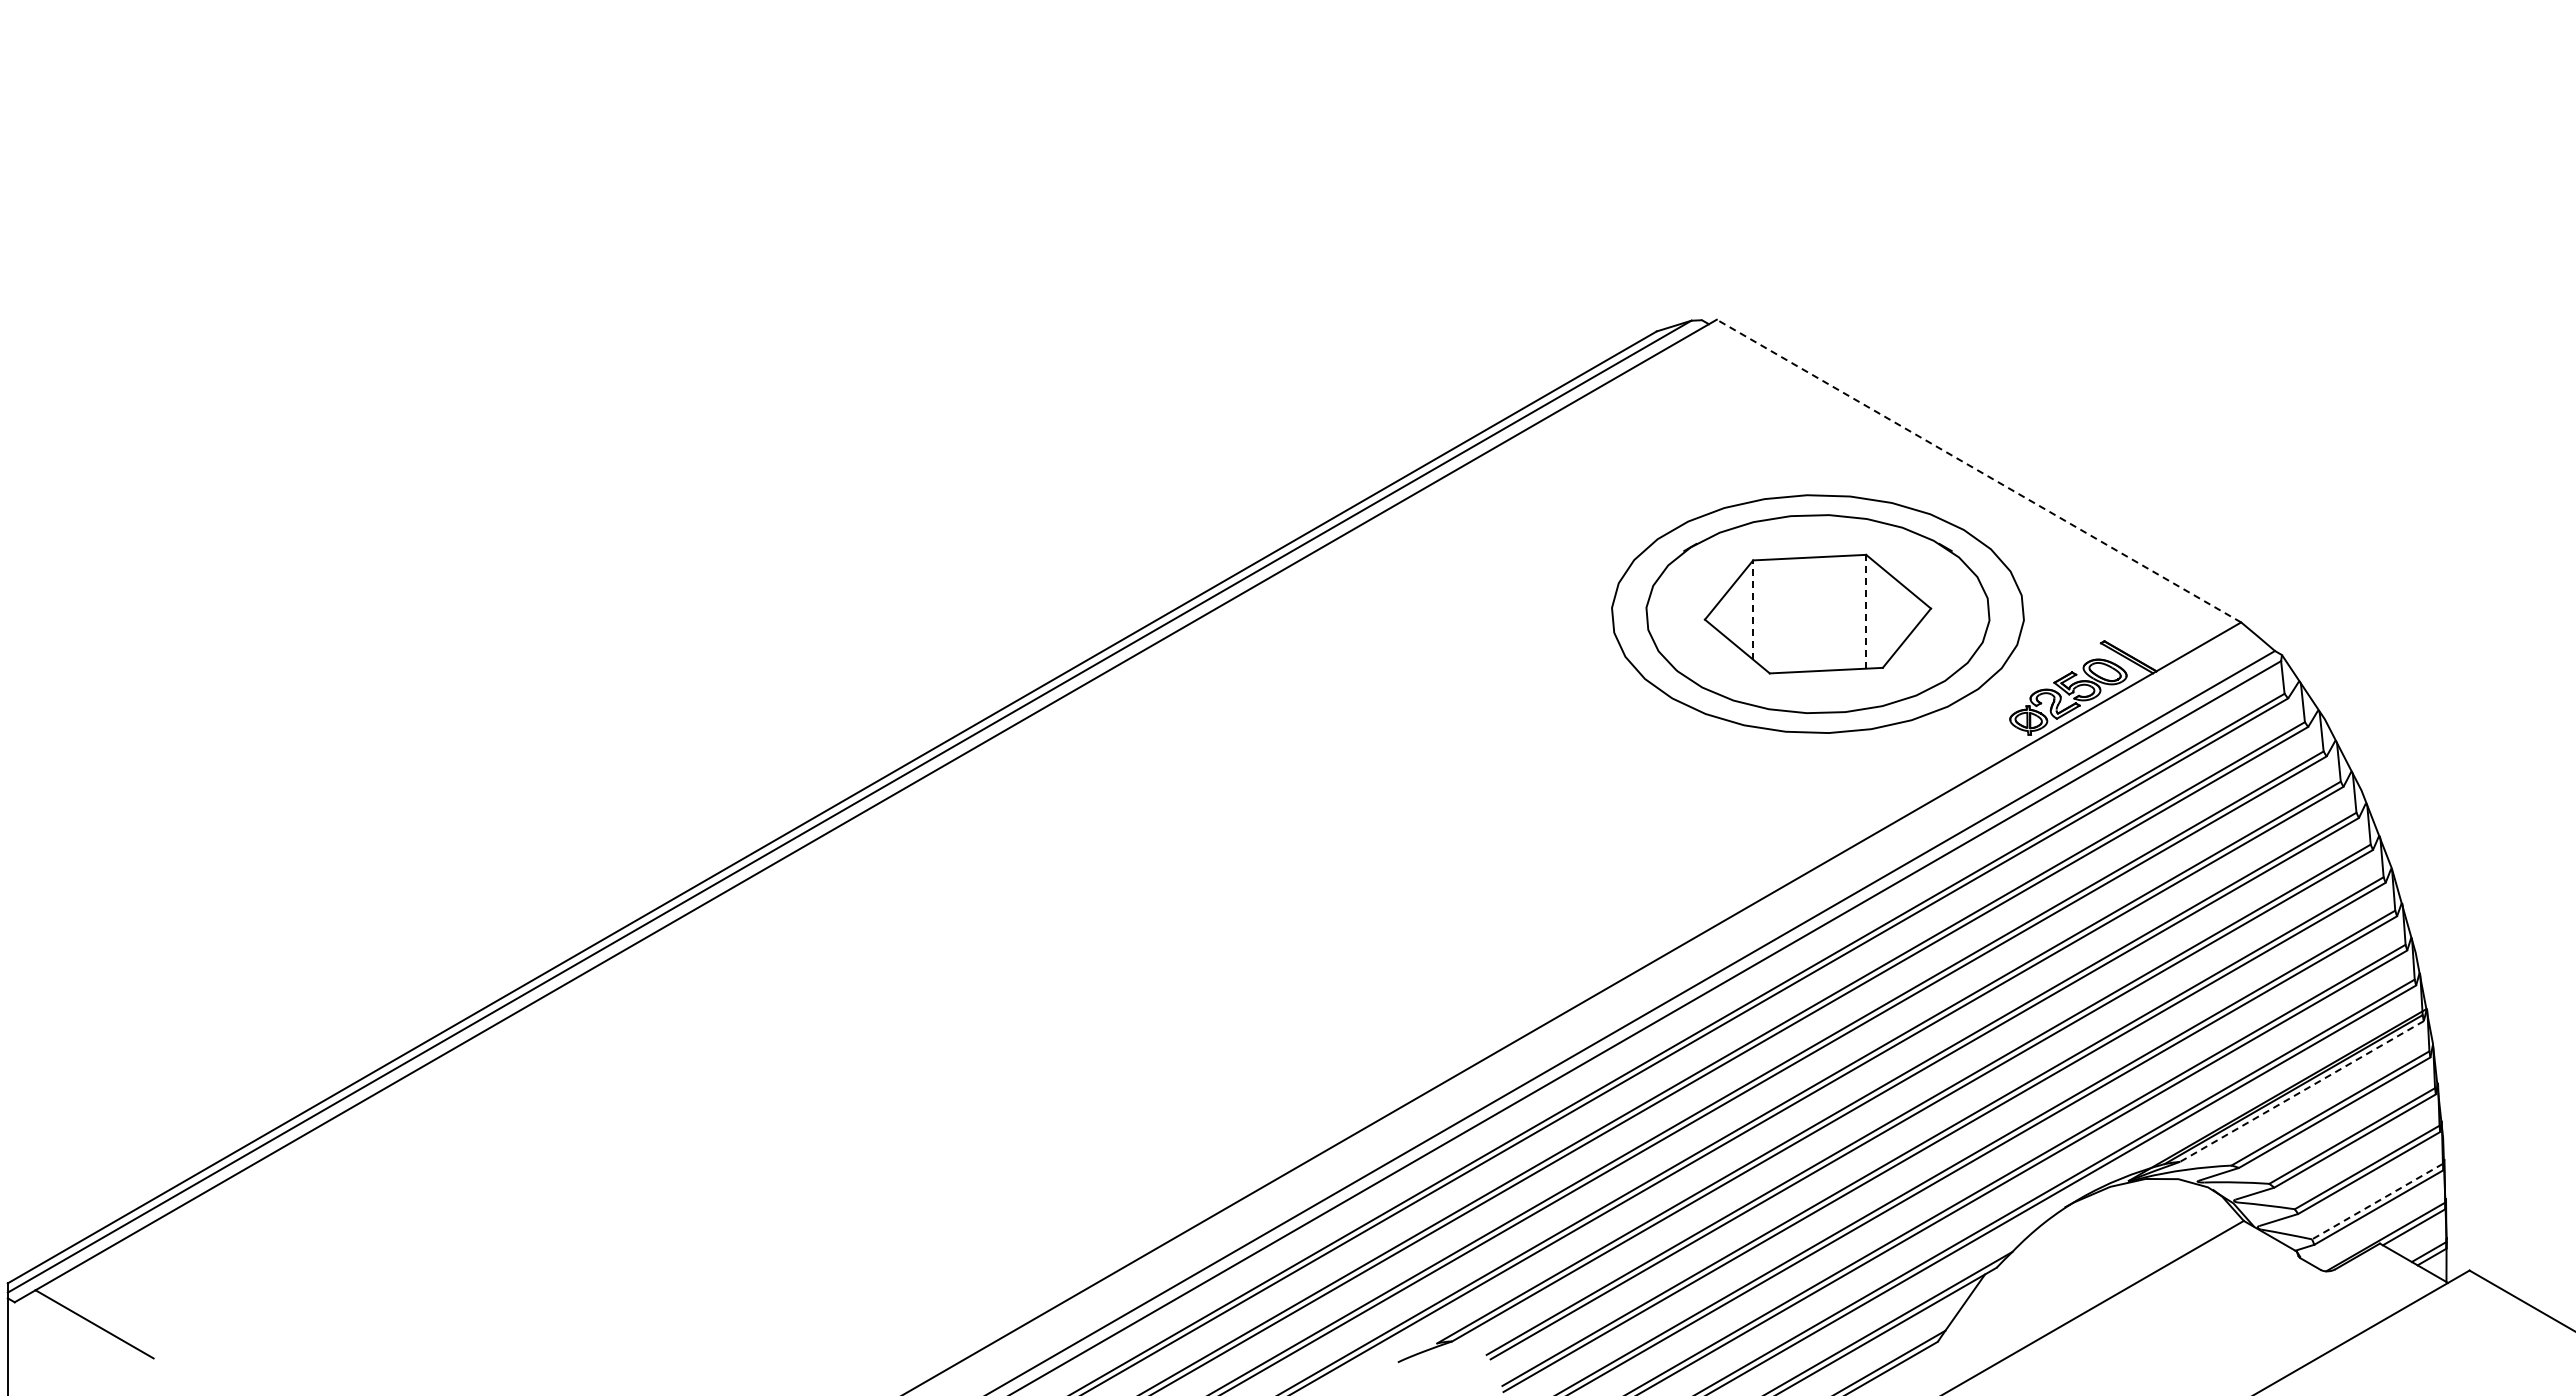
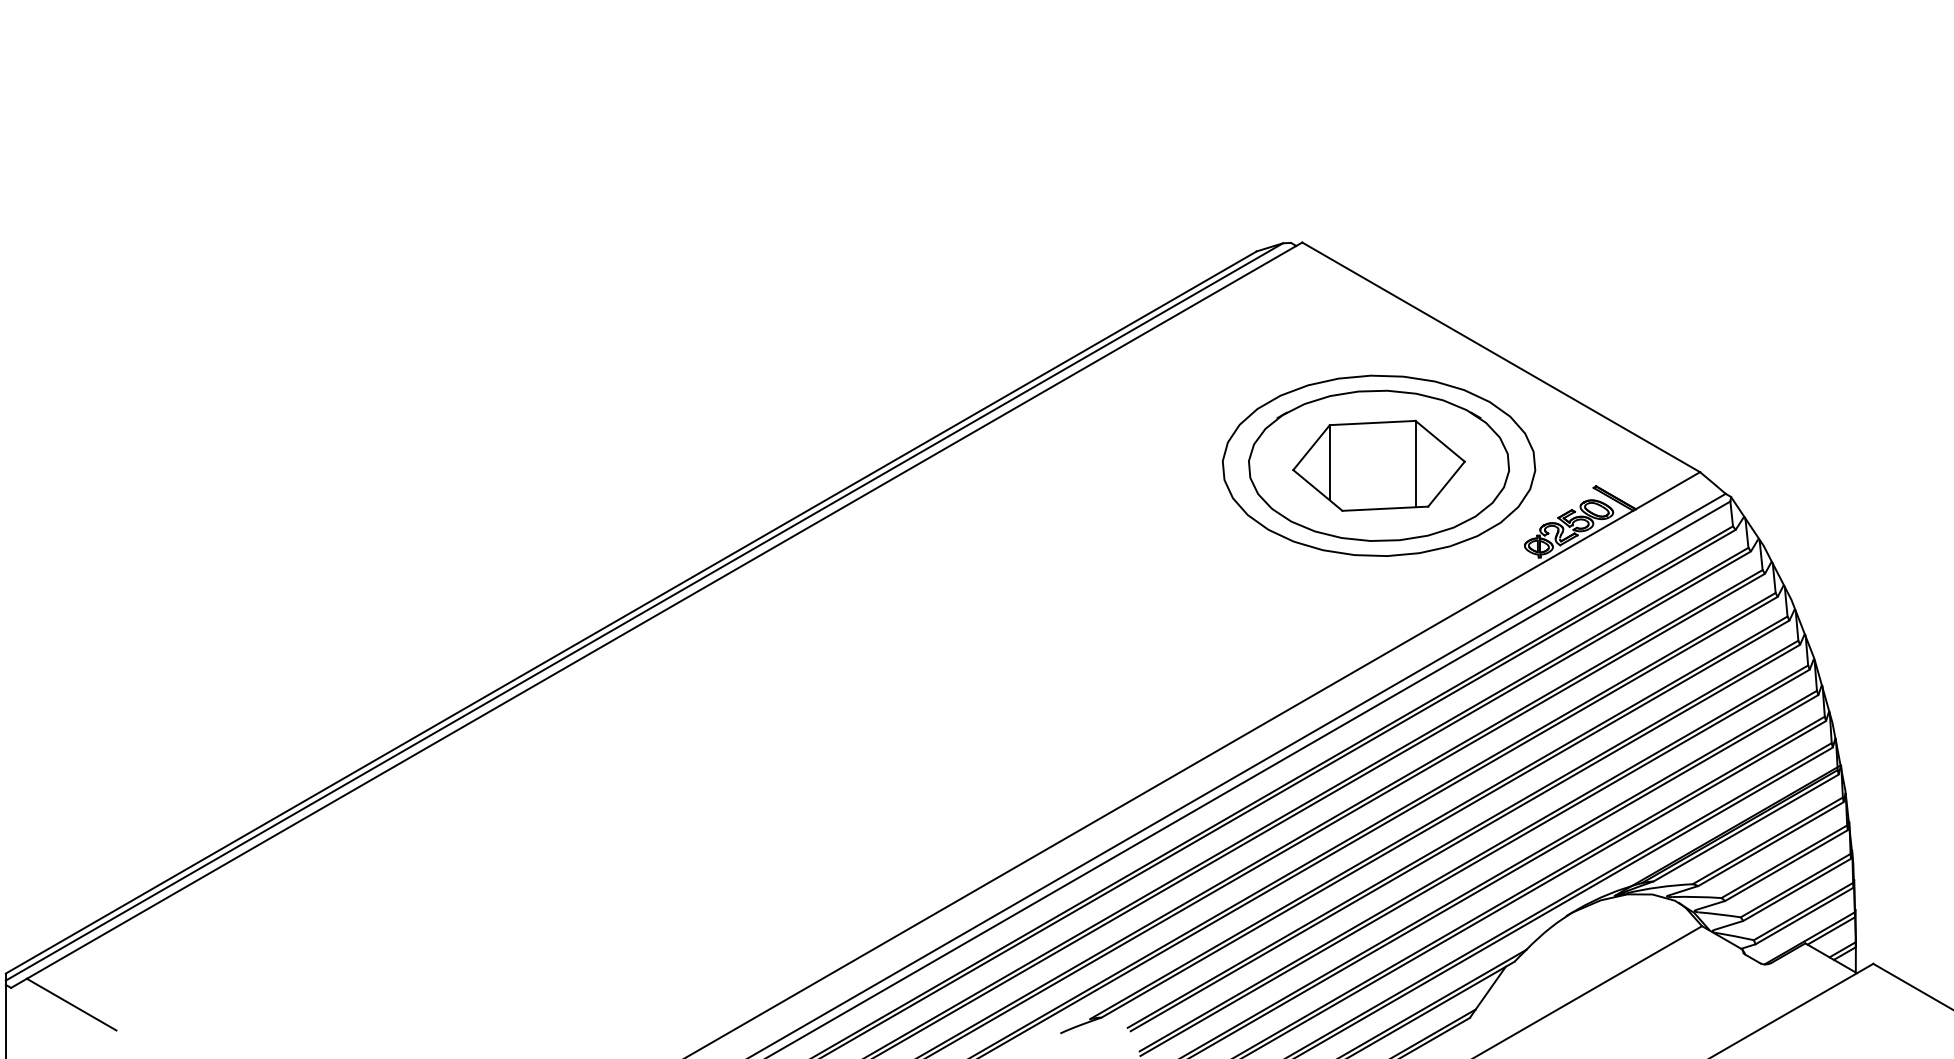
line: (1978, 471) -> (1500, 357), dashed -> solid
line: (1753, 610) -> (1330, 463), dashed -> solid
line: (1866, 611) -> (1415, 463), dashed -> solid
line: (2302, 1091) -> (1746, 828), dashed -> solid
line: (2377, 1201) -> (1803, 911), dashed -> solid

